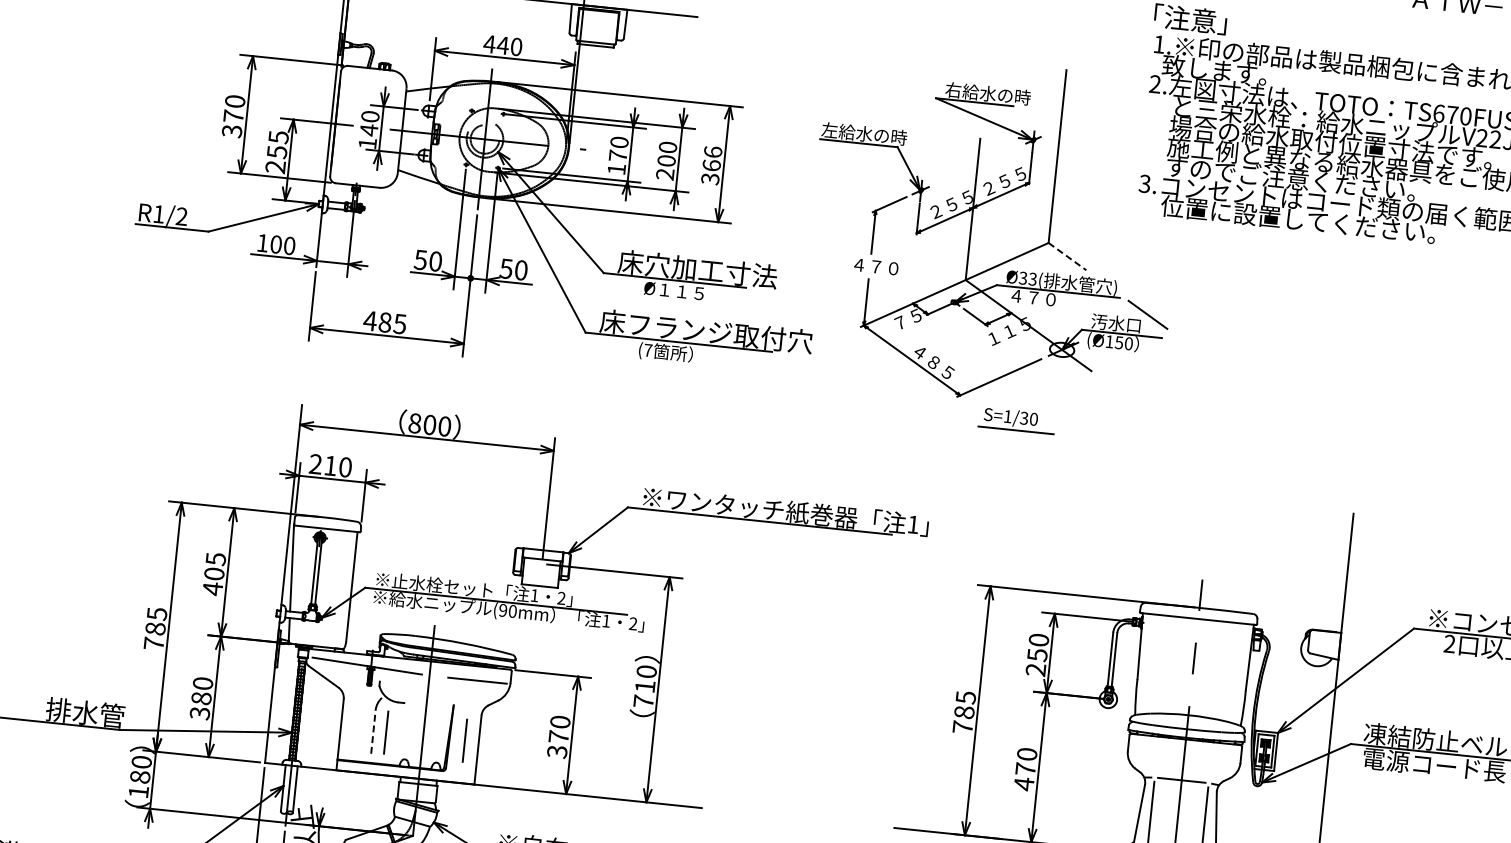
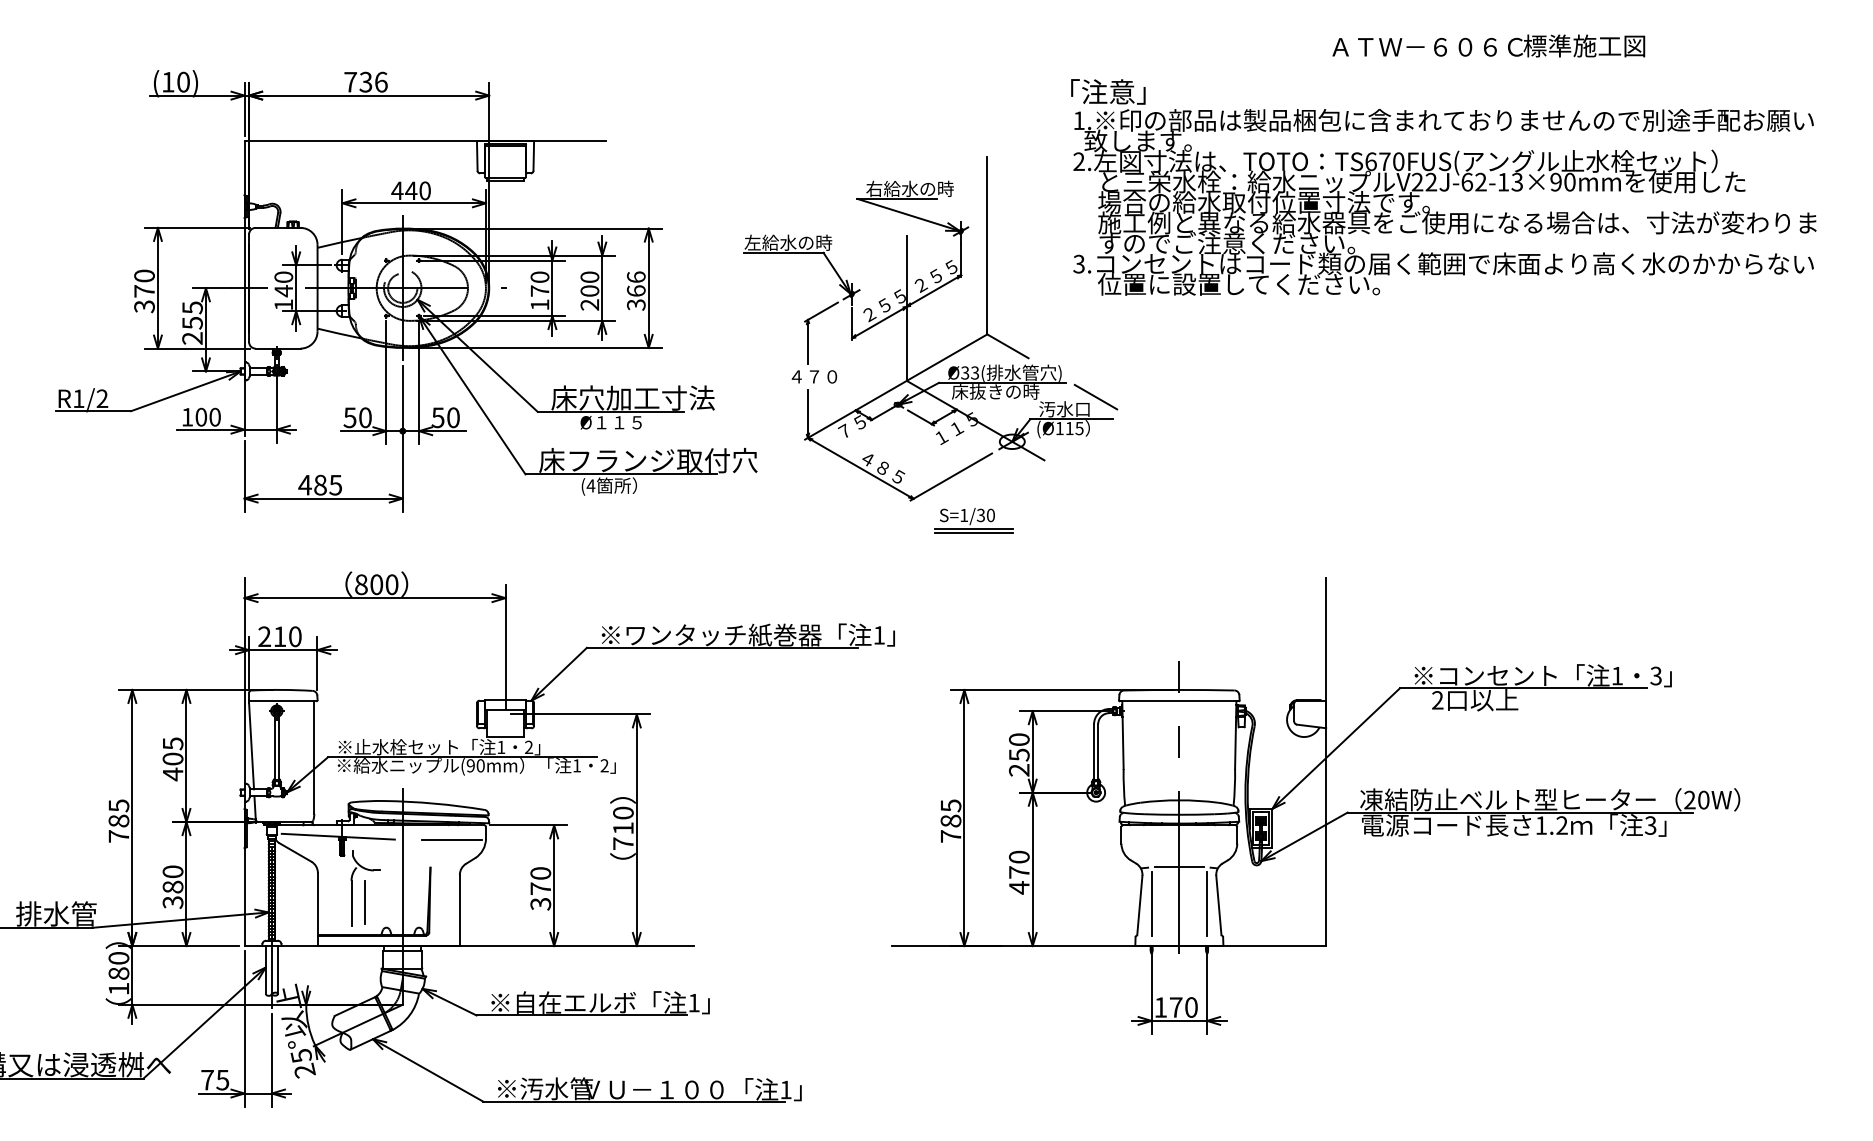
line: (1067, 256) -> (1007, 346), dashed -> solid
text: (1050, 299) -> (995, 391), ４７０ -> 床抜きの時
text: (1123, 343) -> (1074, 428), (Ø150 -> (Ø115
text: (647, 349) -> (590, 485), (7 -> (4
line: (1015, 434) -> (973, 532), added
line: (373, 731) -> (351, 902), dashed -> solid
line: (464, 740) -> (445, 902), removed

